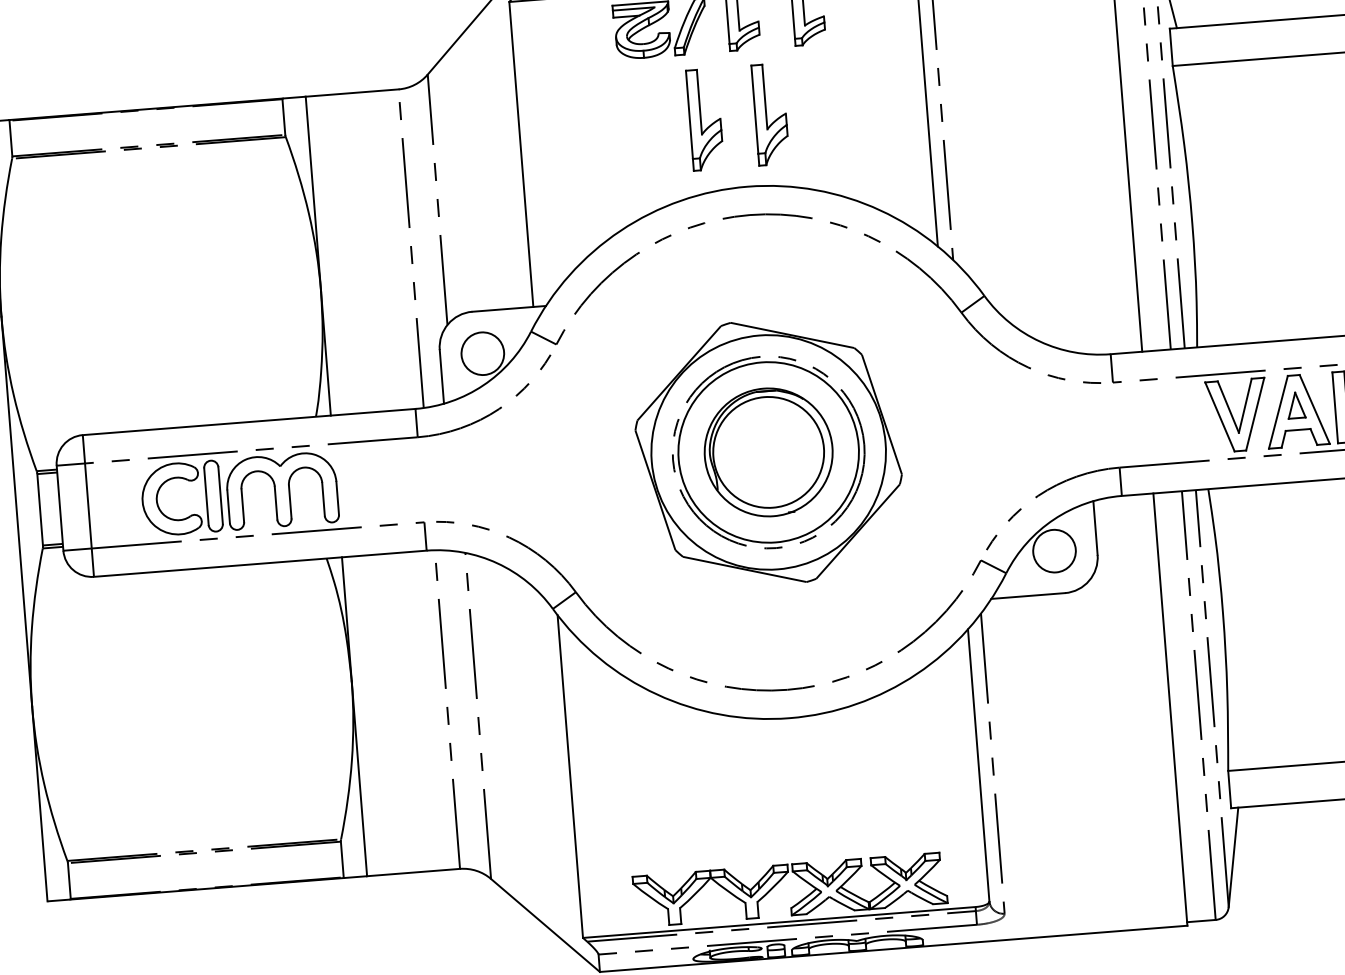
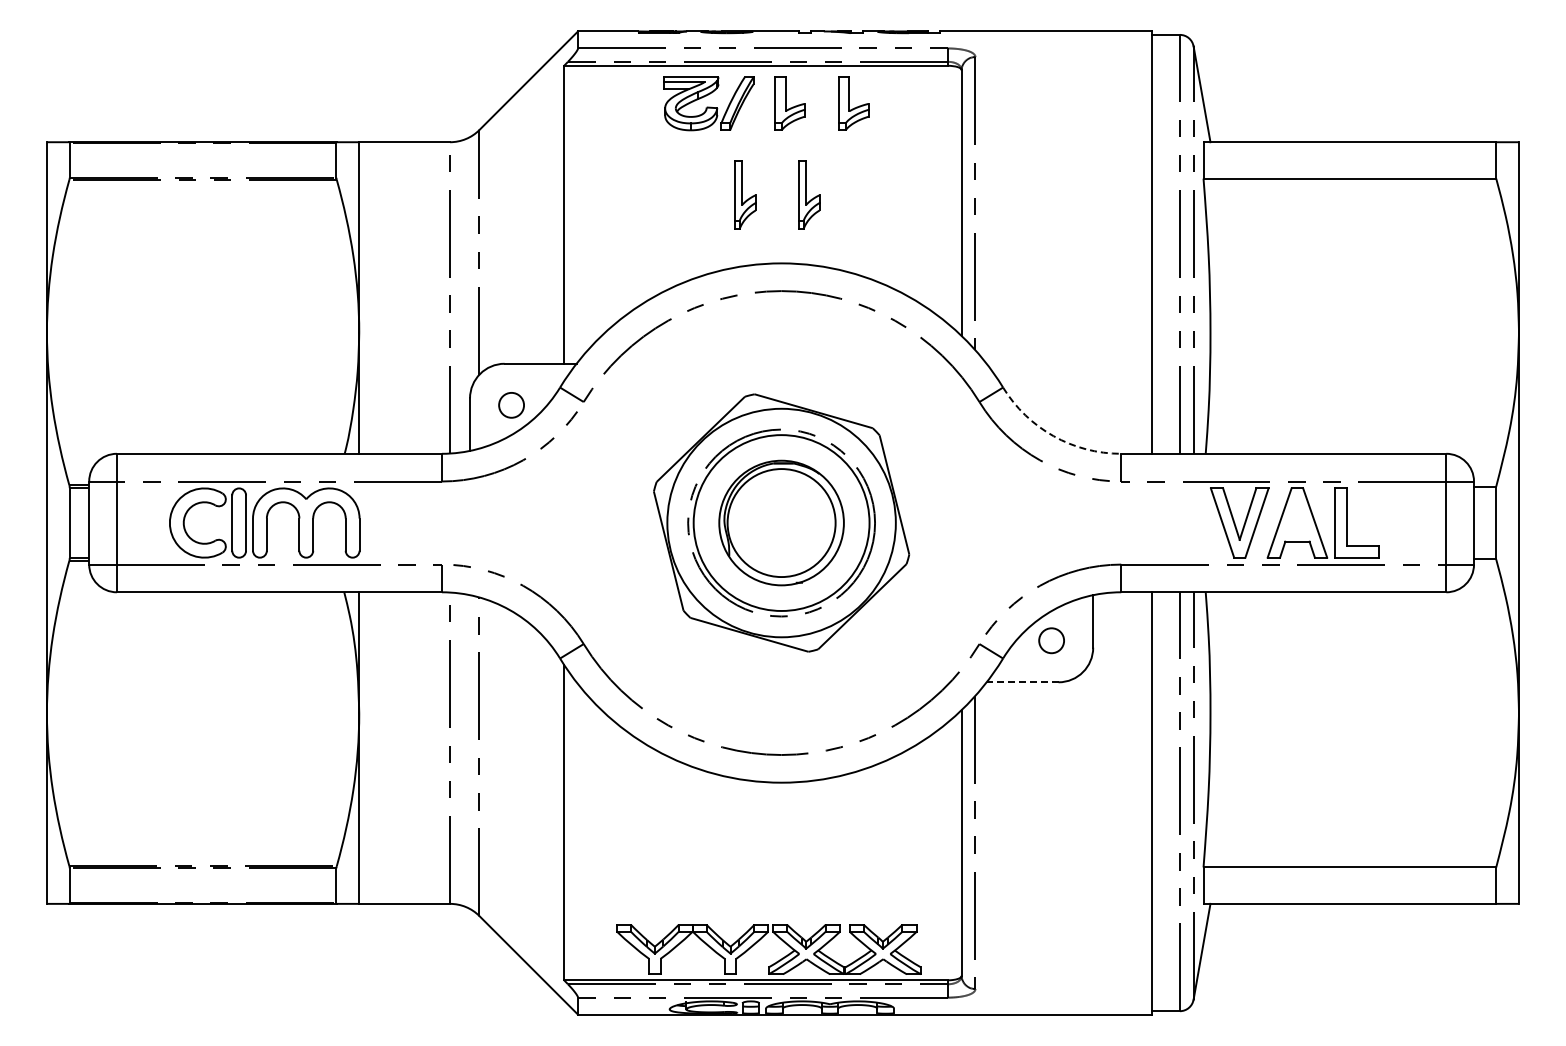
part: (769, 114) -> (808, 194), size x0.7
part: (704, 119) -> (744, 194), size x0.7
arc: (1039, 341) -> (1053, 436), solid -> dashed
circle: (482, 353) -> (511, 405), size x0.6
part: (1296, 405) -> (1297, 517), removed
circle: (1054, 550) -> (1051, 640), size x0.6
line: (1028, 596) -> (1022, 682), solid -> dashed

